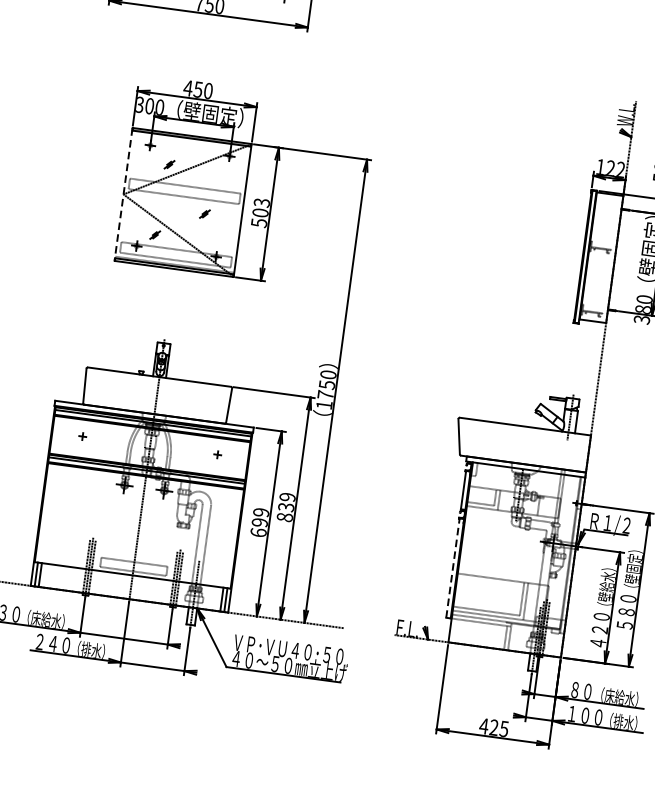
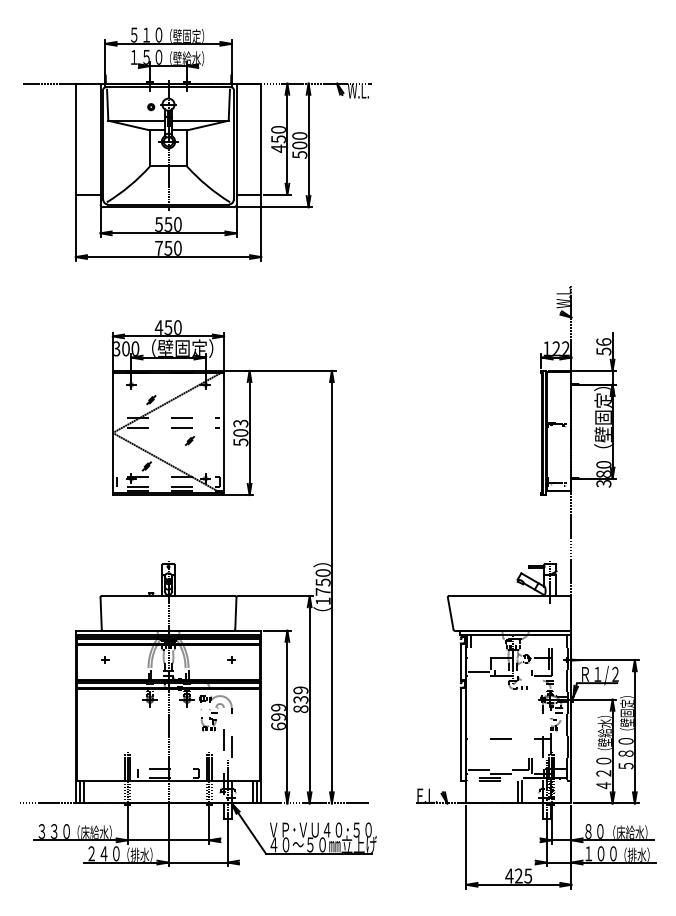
line: (123, 193) -> (112, 432), dashed -> solid
line: (453, 567) -> (461, 734), dashed -> solid

